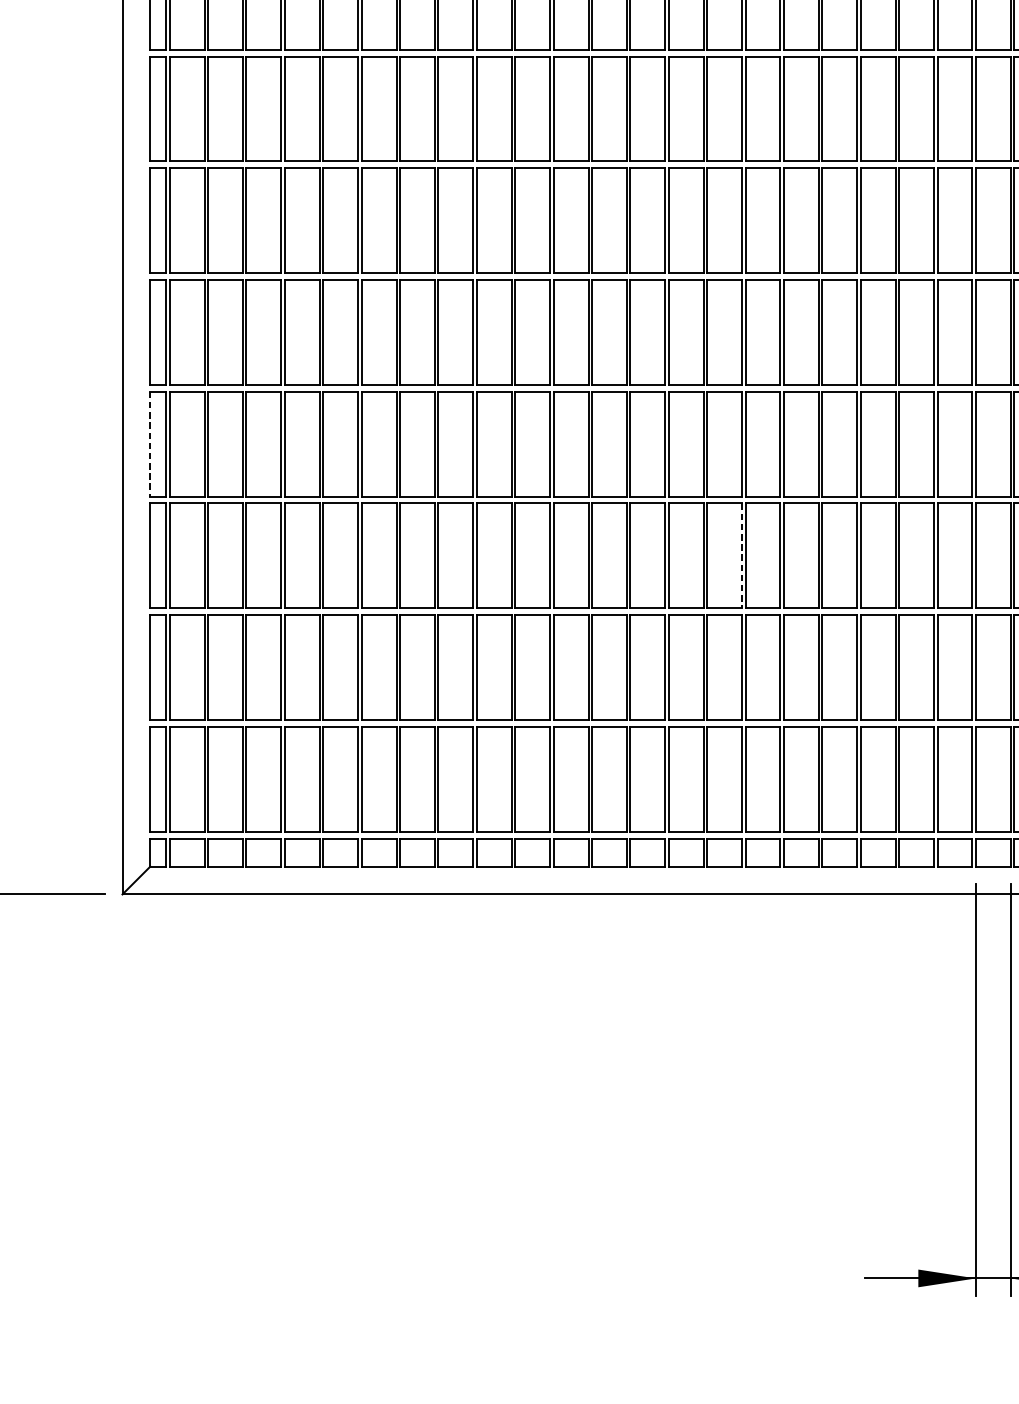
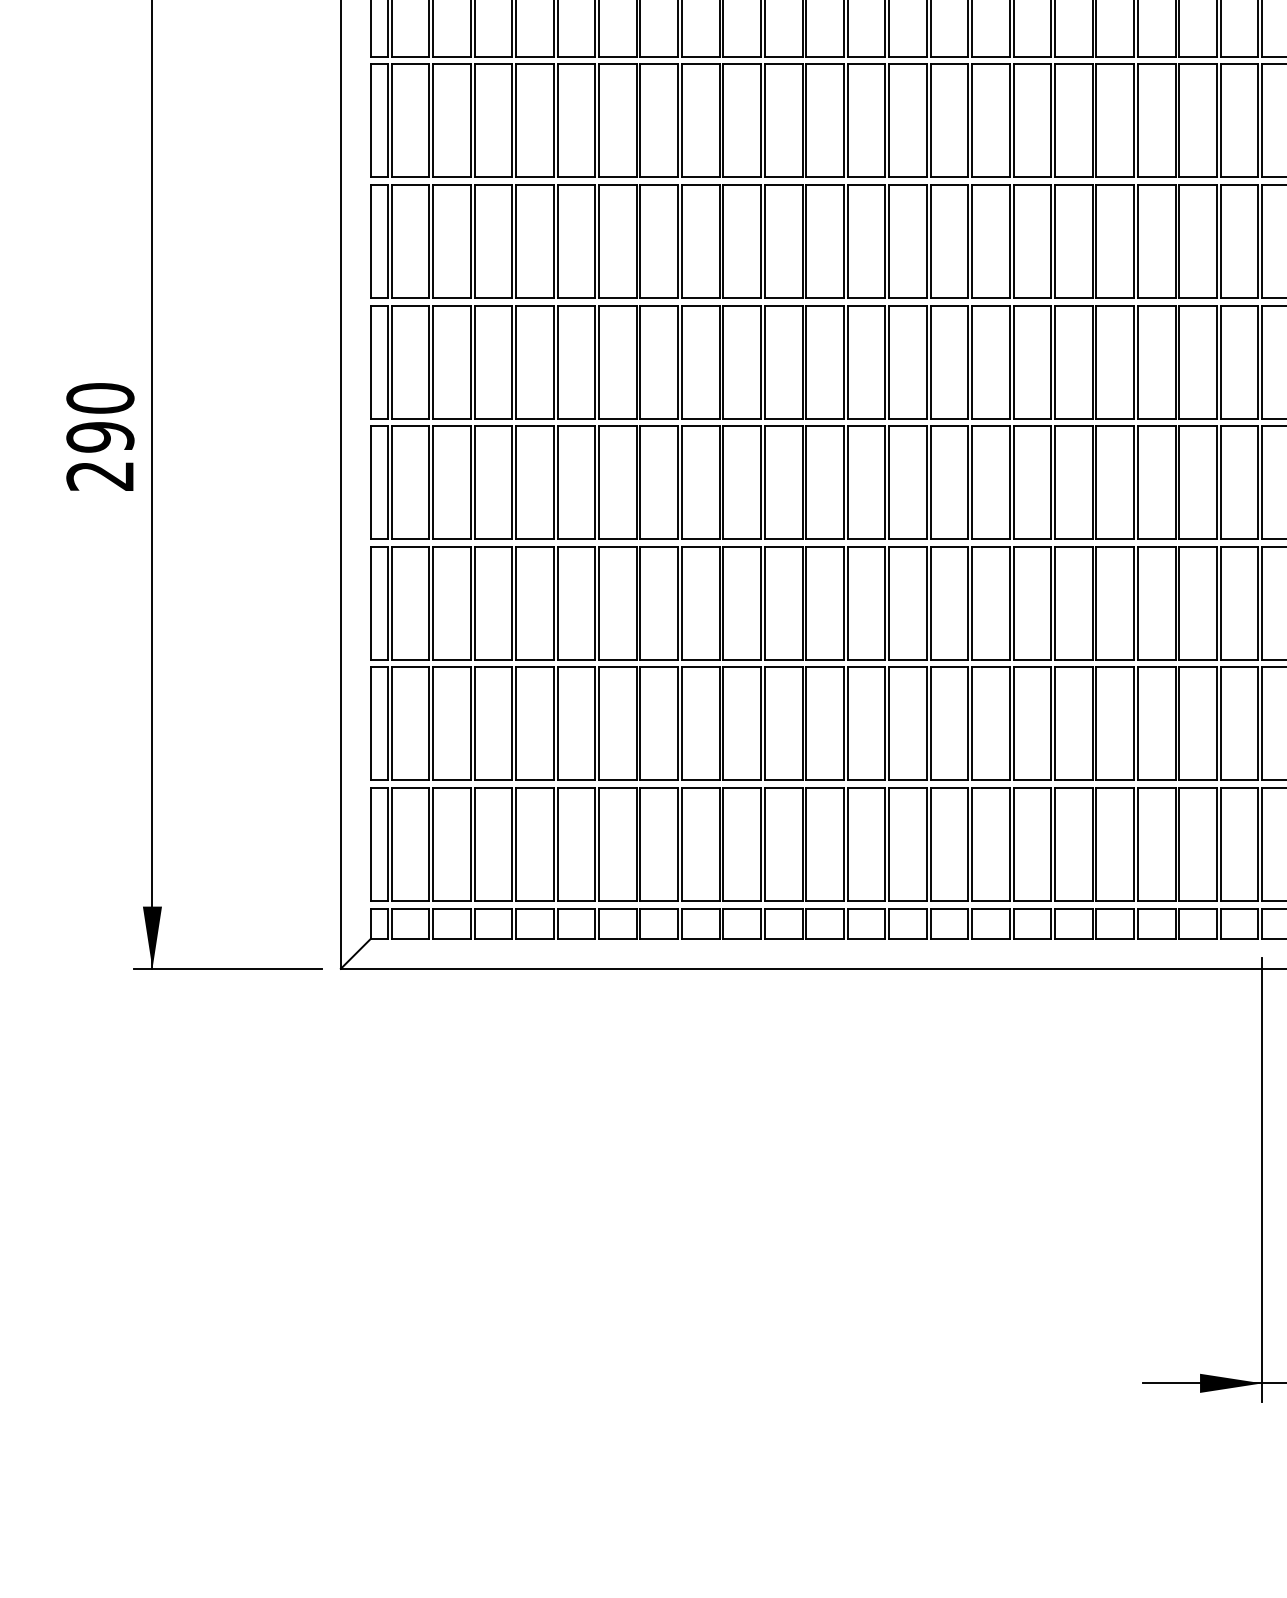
line: (150, 443) -> (371, 482), dashed -> solid
line: (741, 556) -> (1009, 603), dashed -> solid

